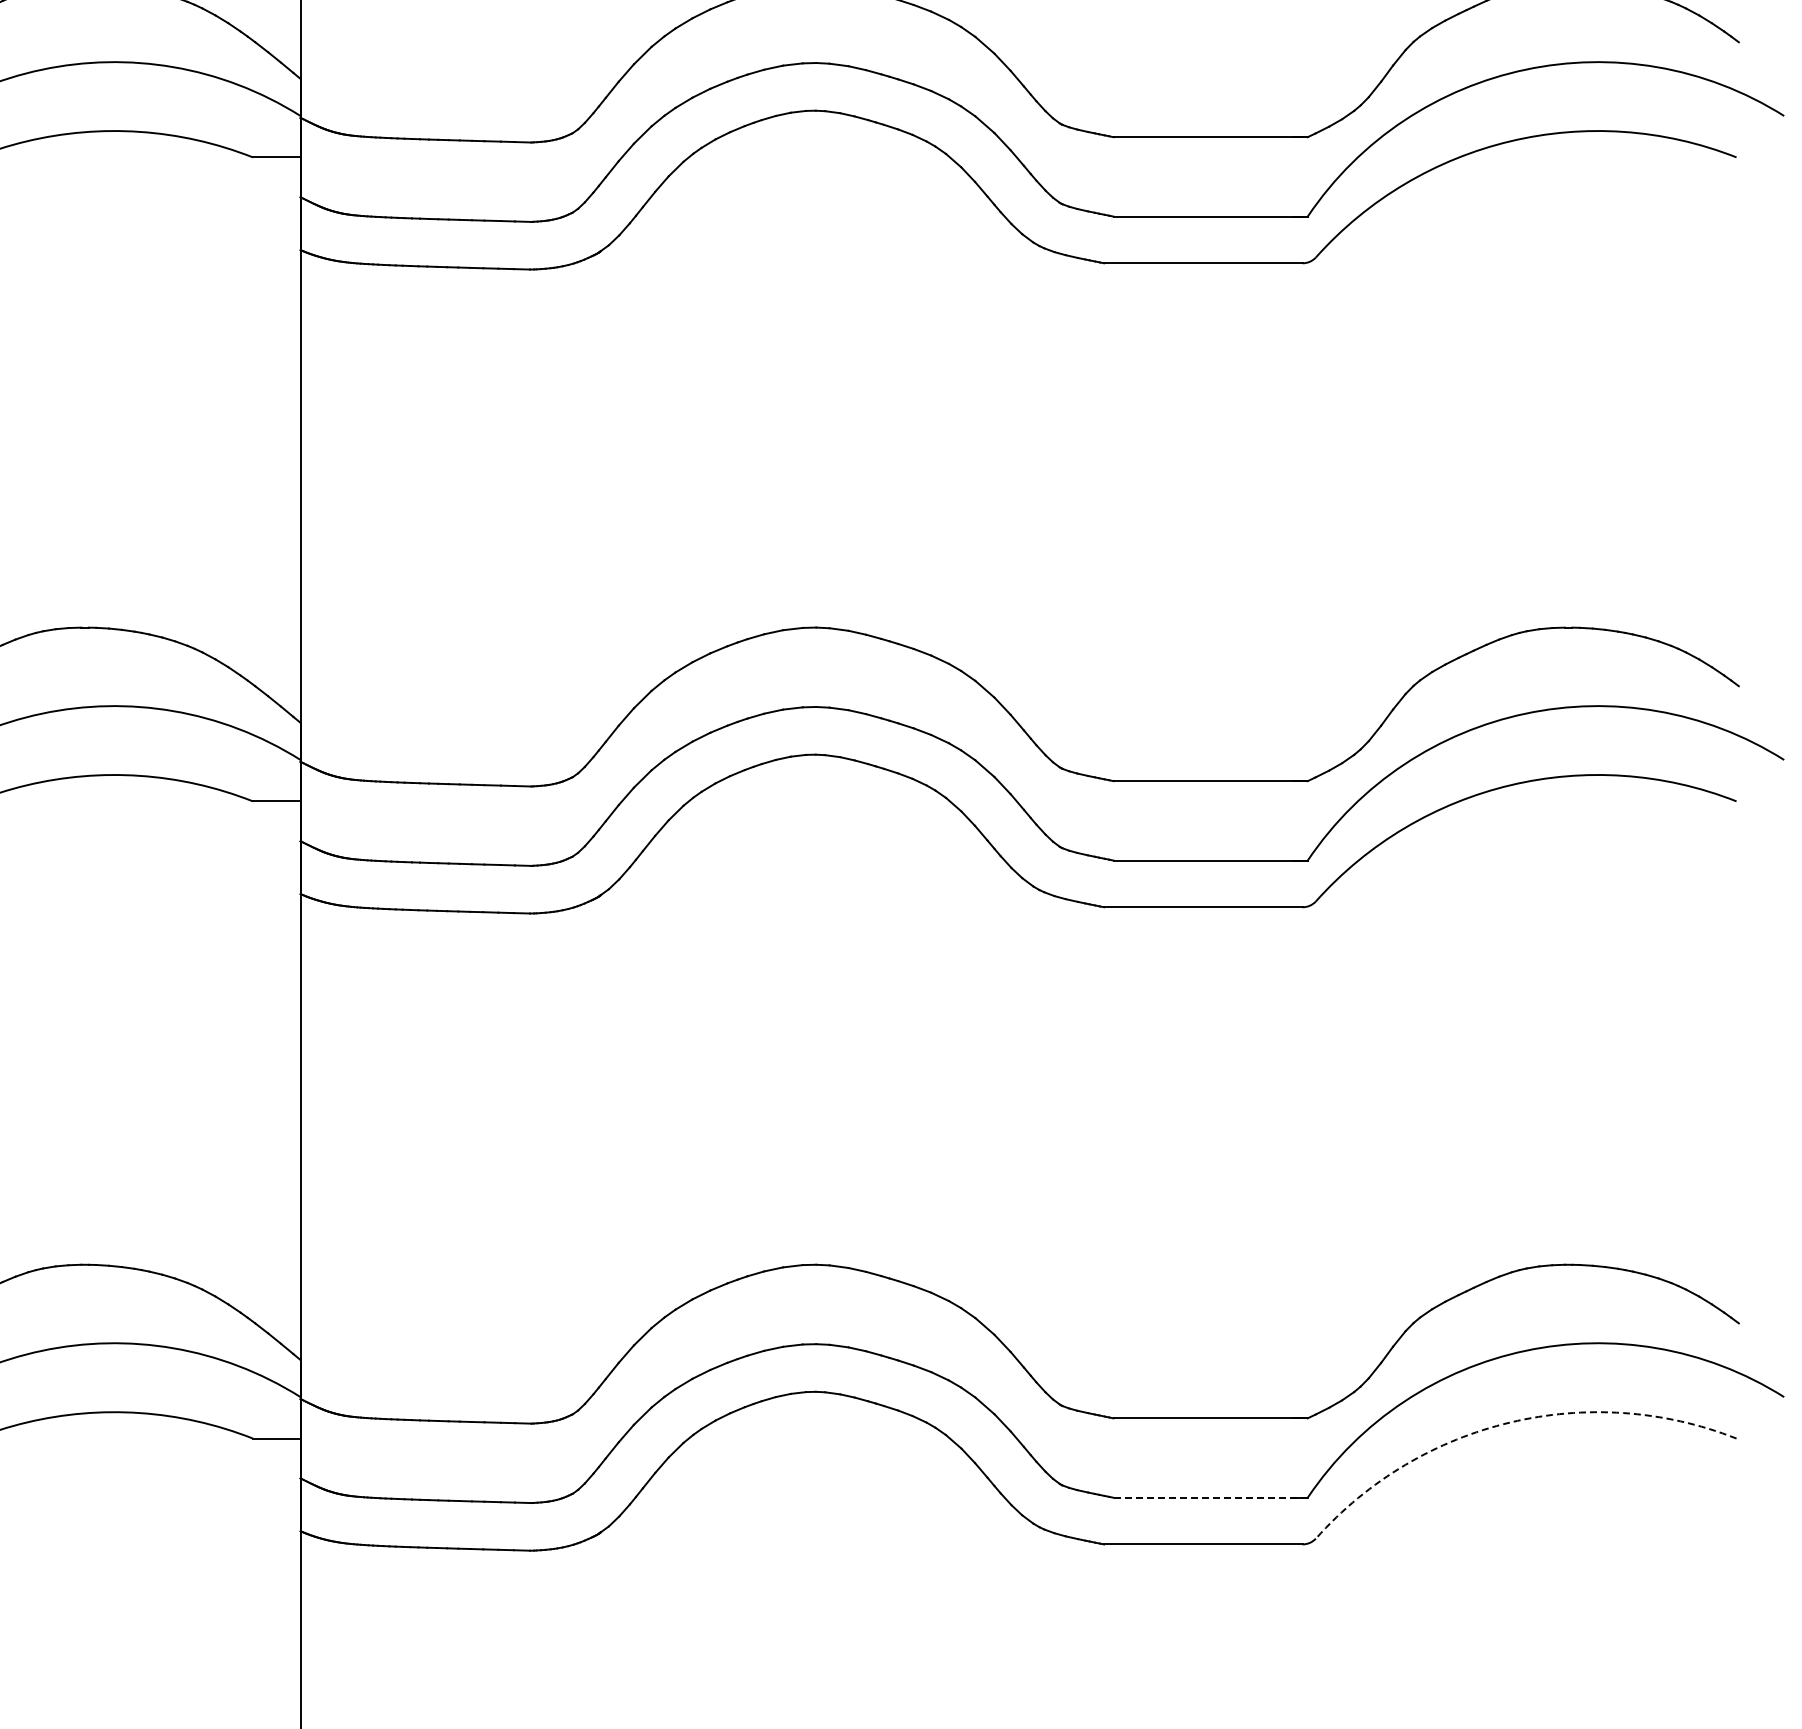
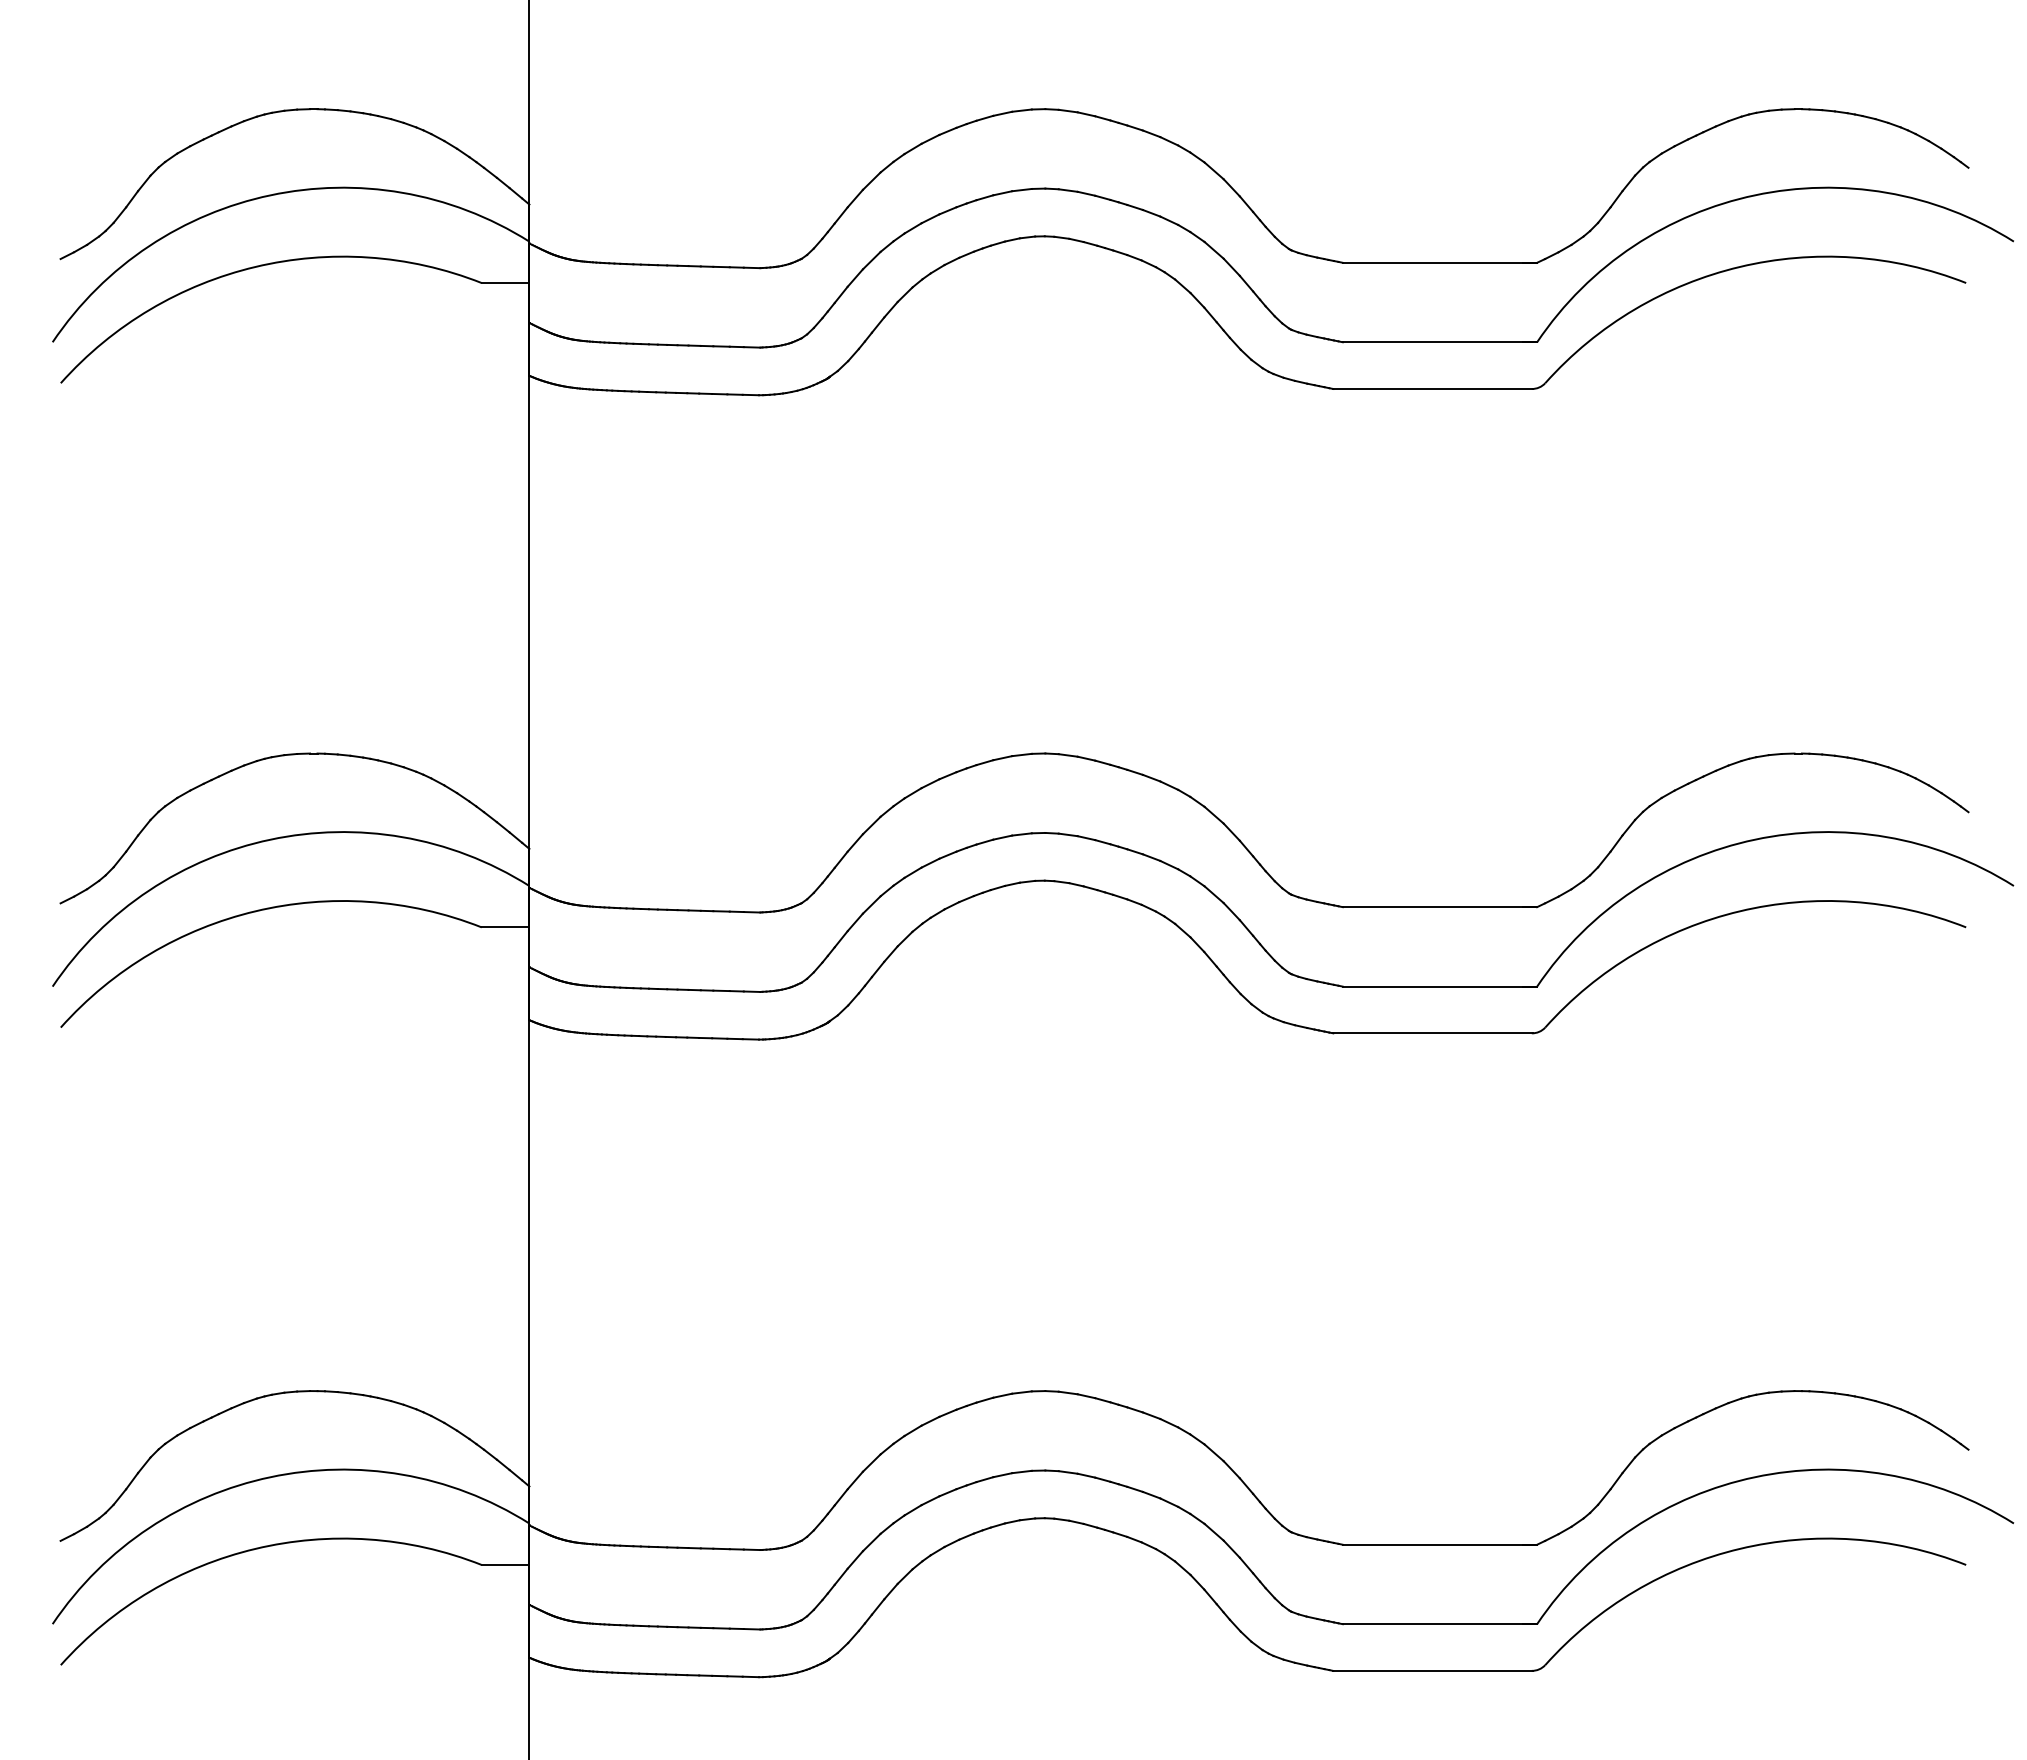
arc: (1509, 1422) -> (1739, 1548), dashed -> solid
line: (1210, 1498) -> (1439, 1624), dashed -> solid

